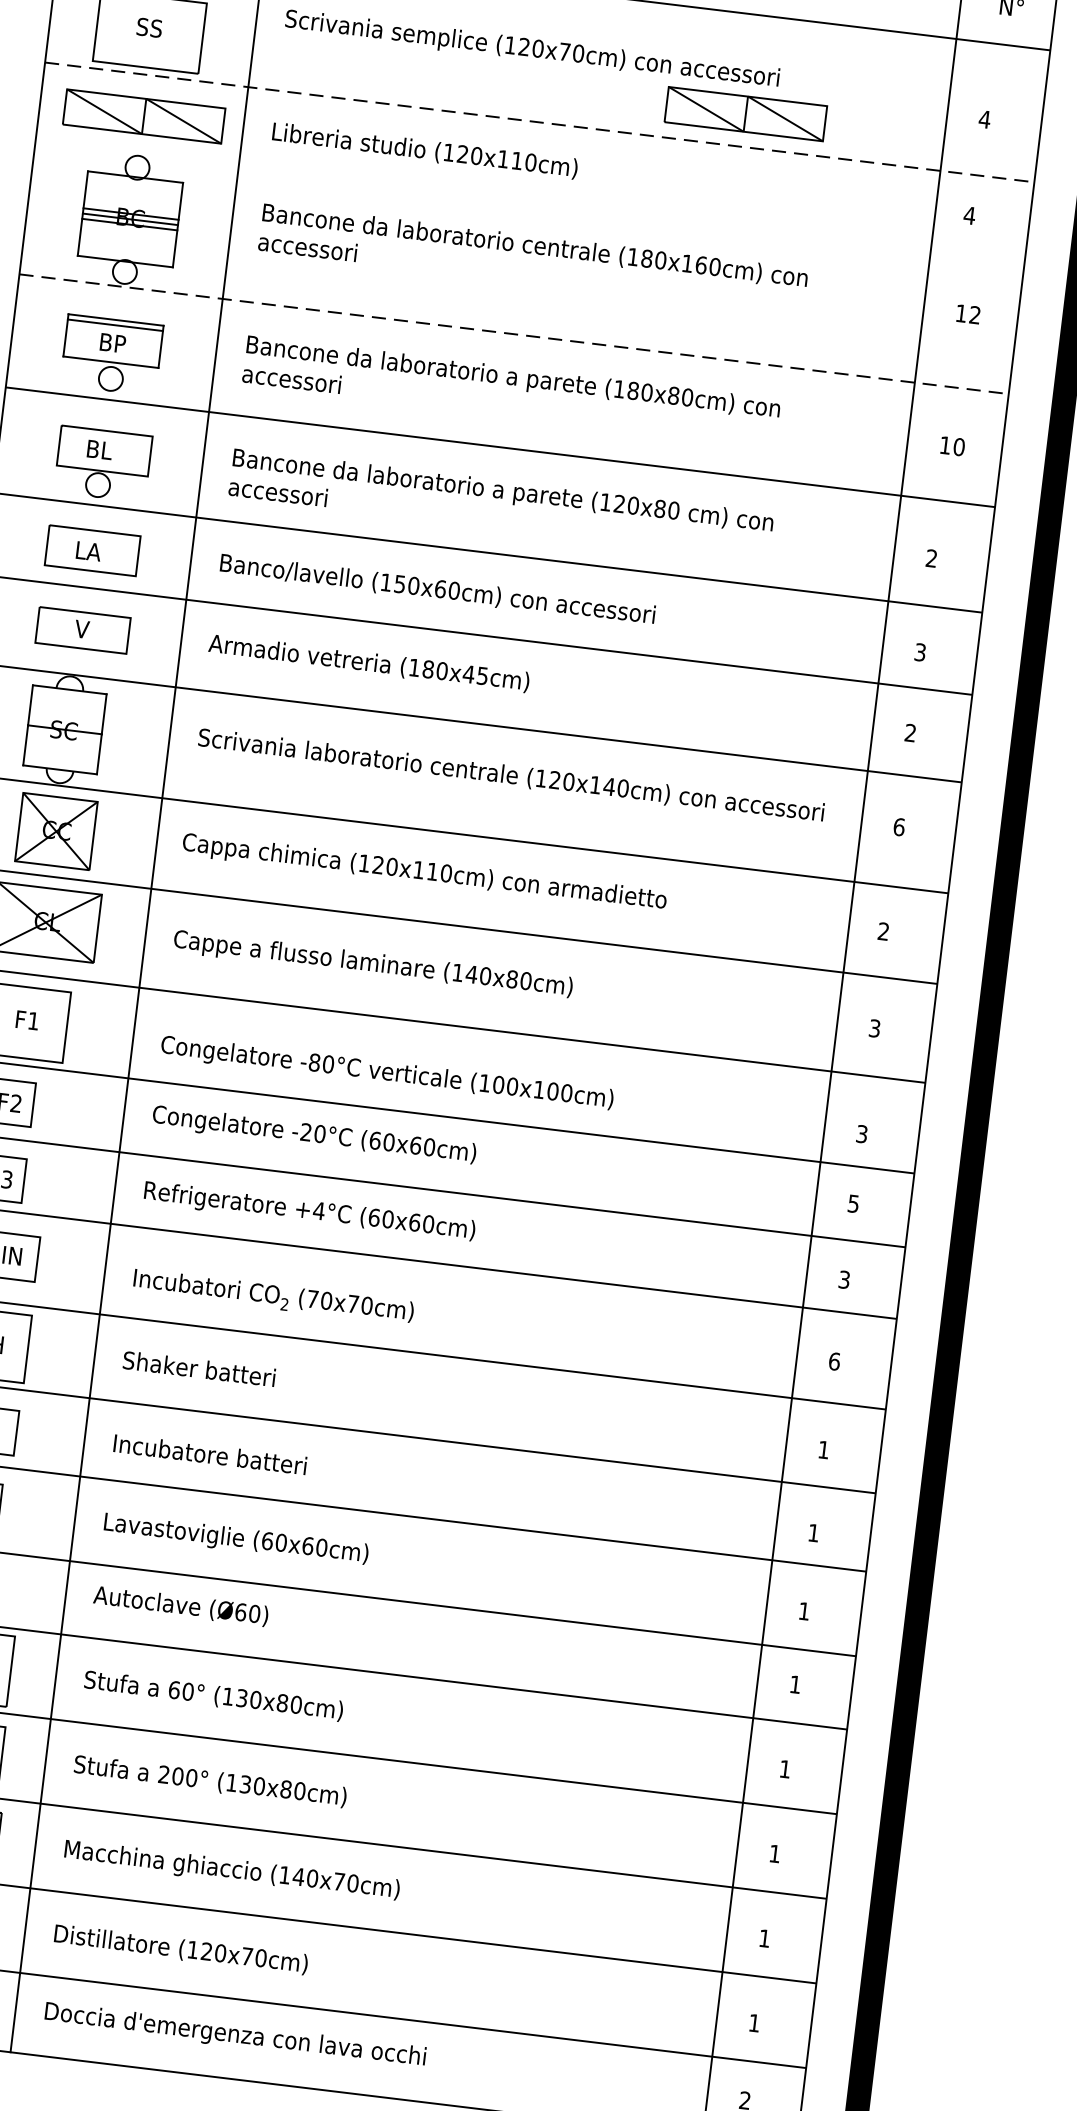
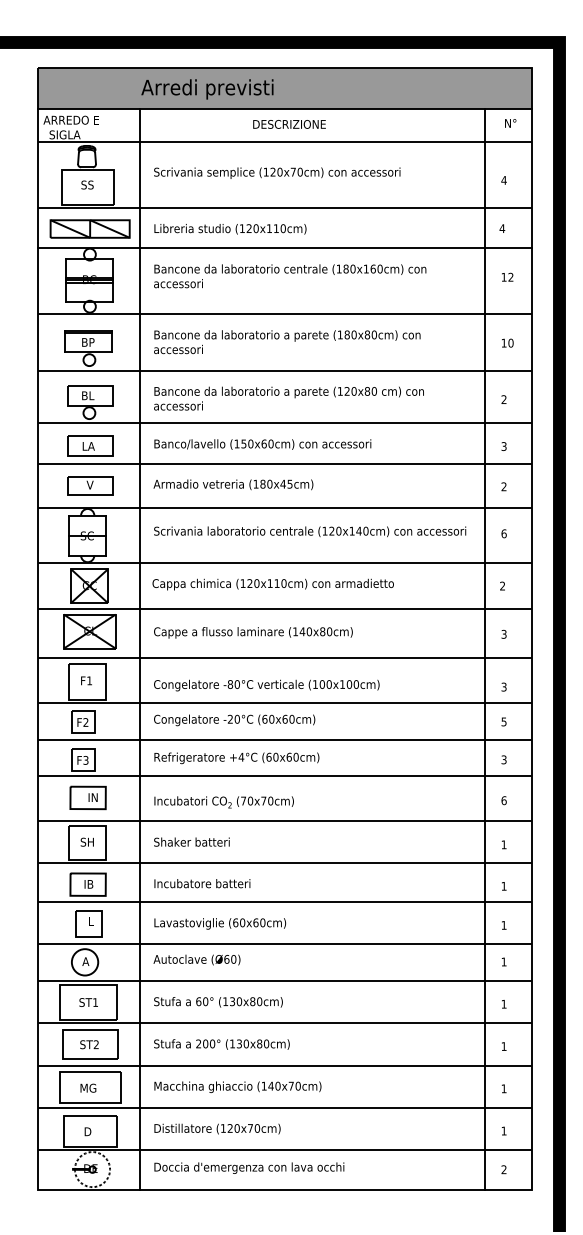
part: (744, 112) -> (385, 191), removed
line: (540, 122) -> (285, 208), dashed -> solid
line: (530, 202) -> (285, 248), added
line: (514, 335) -> (285, 314), dashed -> solid

